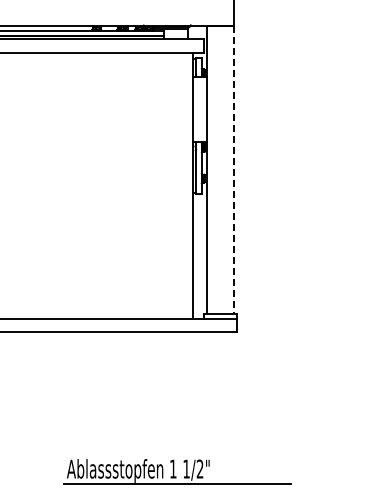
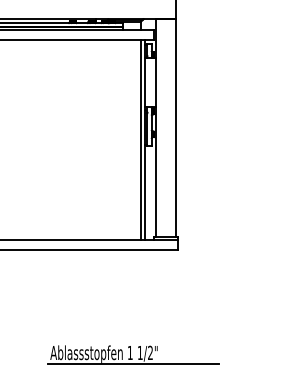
line: (234, 170) -> (176, 128), dashed -> solid
line: (187, 185) -> (140, 139), added

